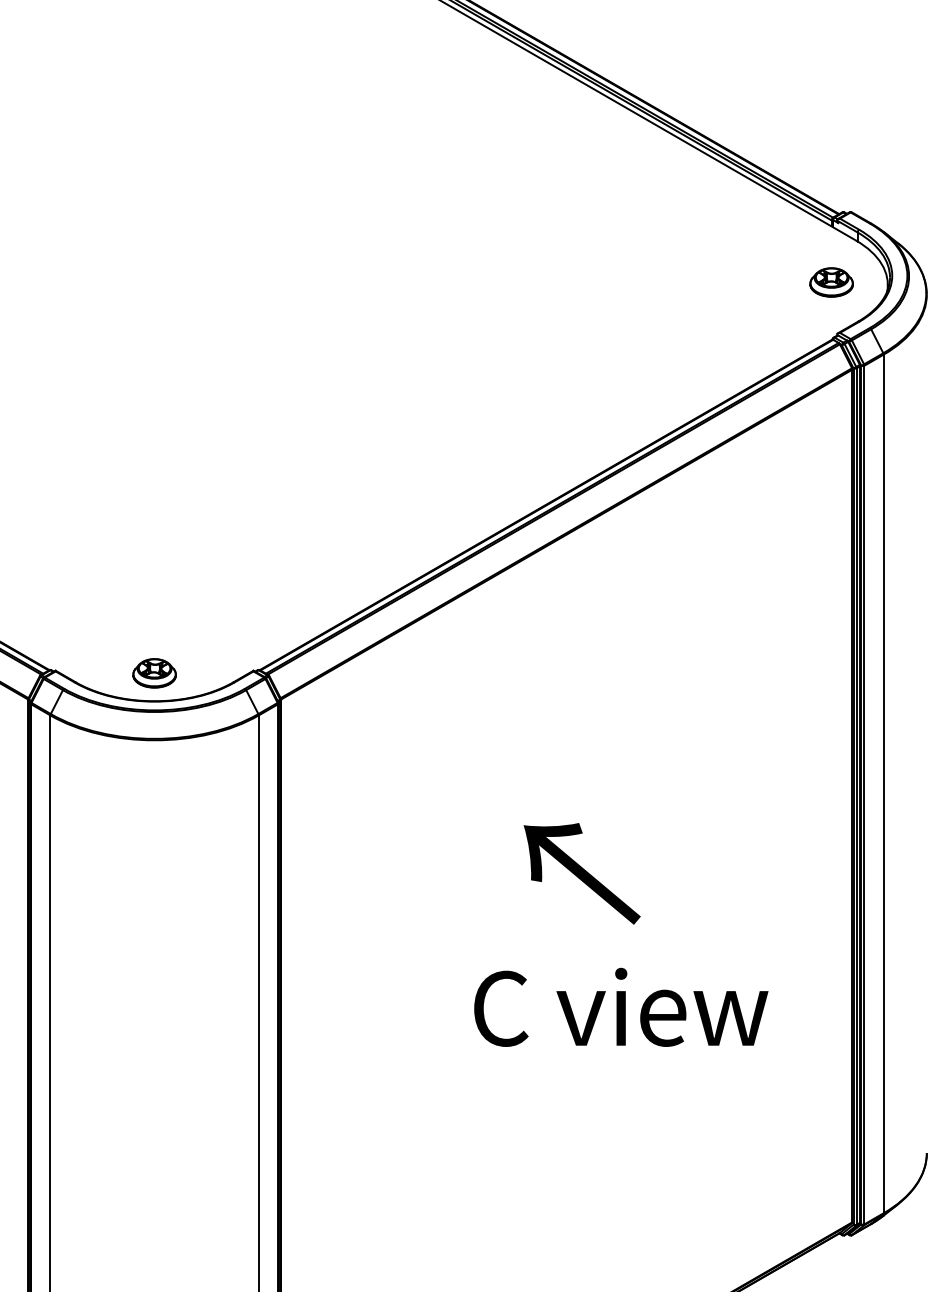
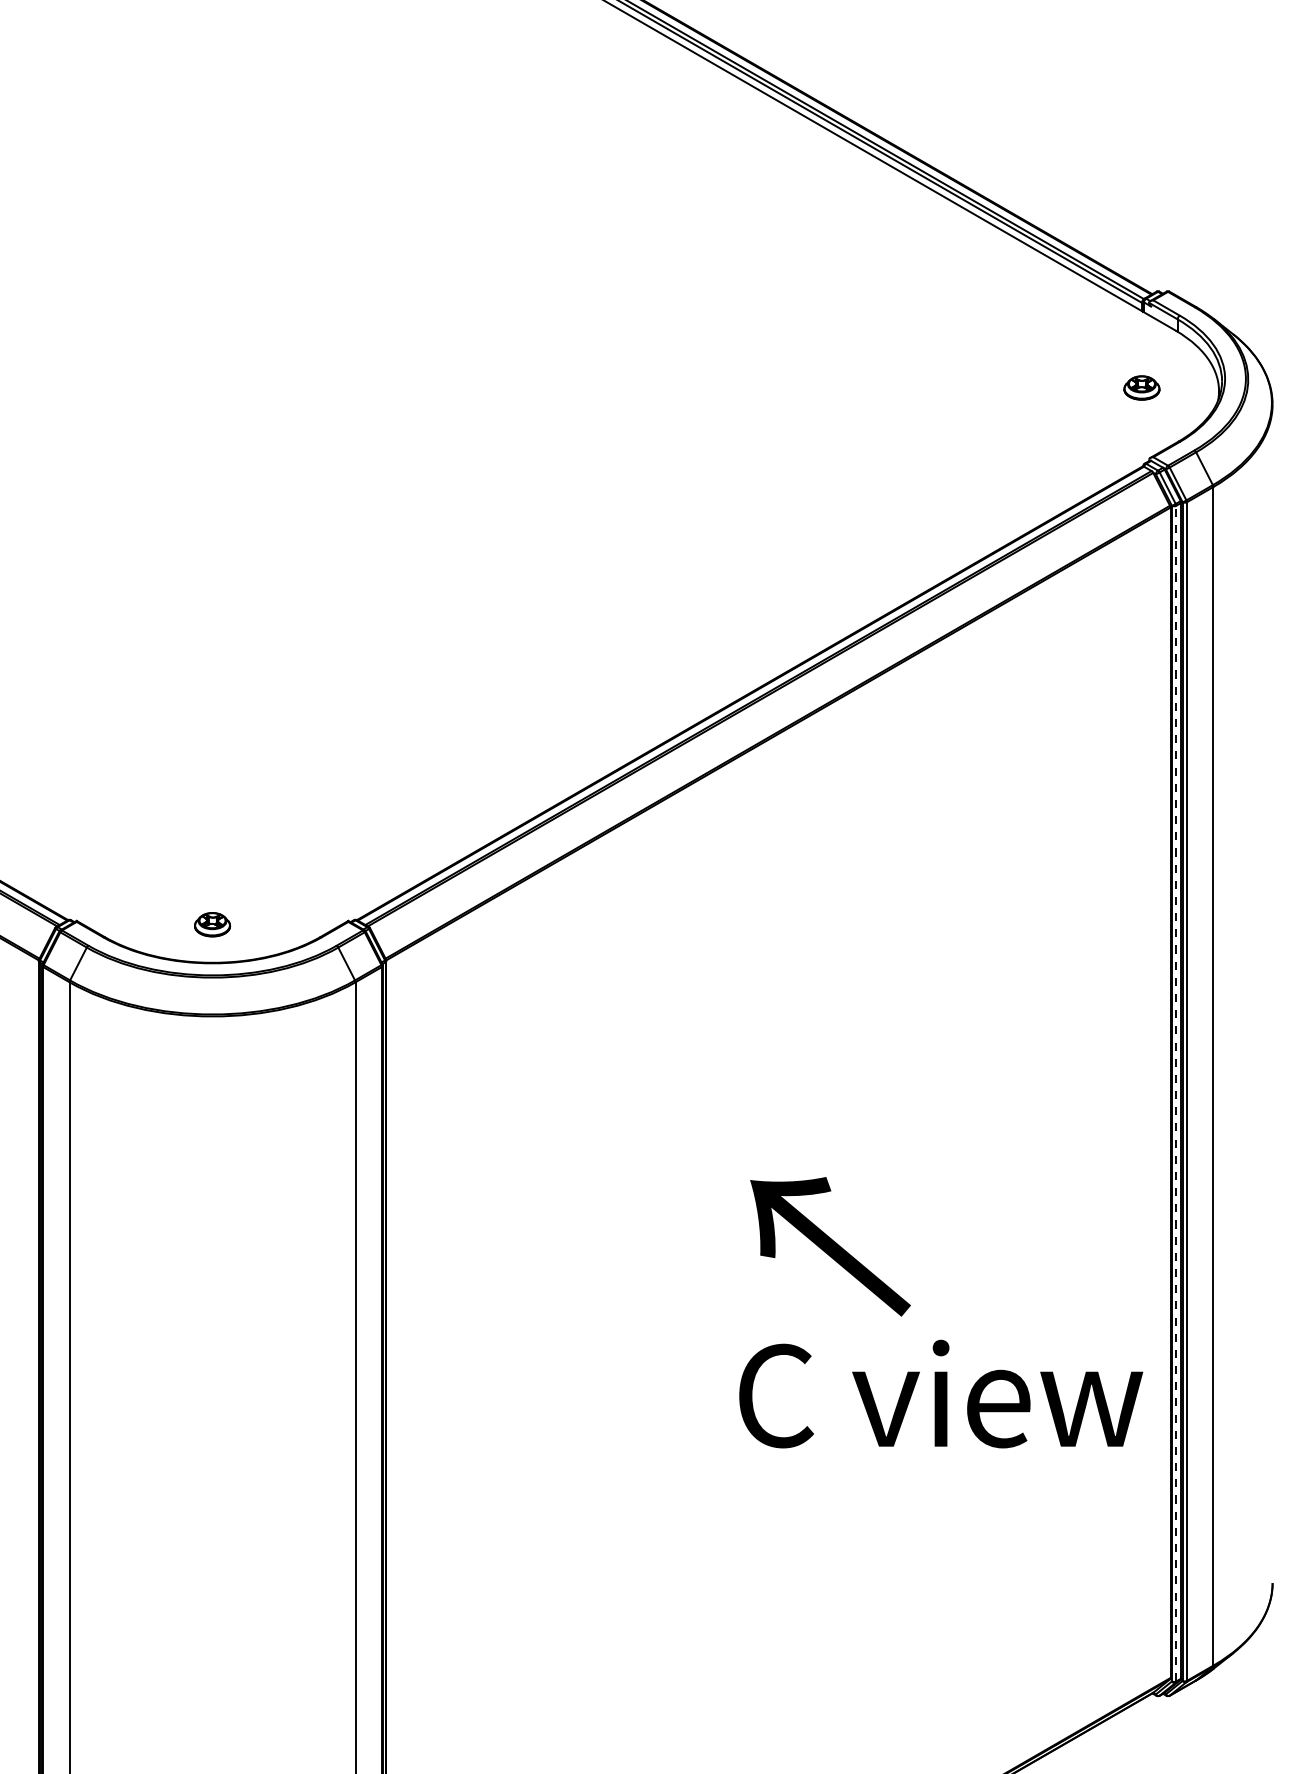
part: (831, 282) -> (1141, 387), size x0.6
part: (154, 673) -> (212, 924), size x0.6
line: (856, 796) -> (1176, 1093), solid -> dashed
text: (582, 873) -> (830, 1246), moved
text: (621, 1006) -> (941, 1393), moved

